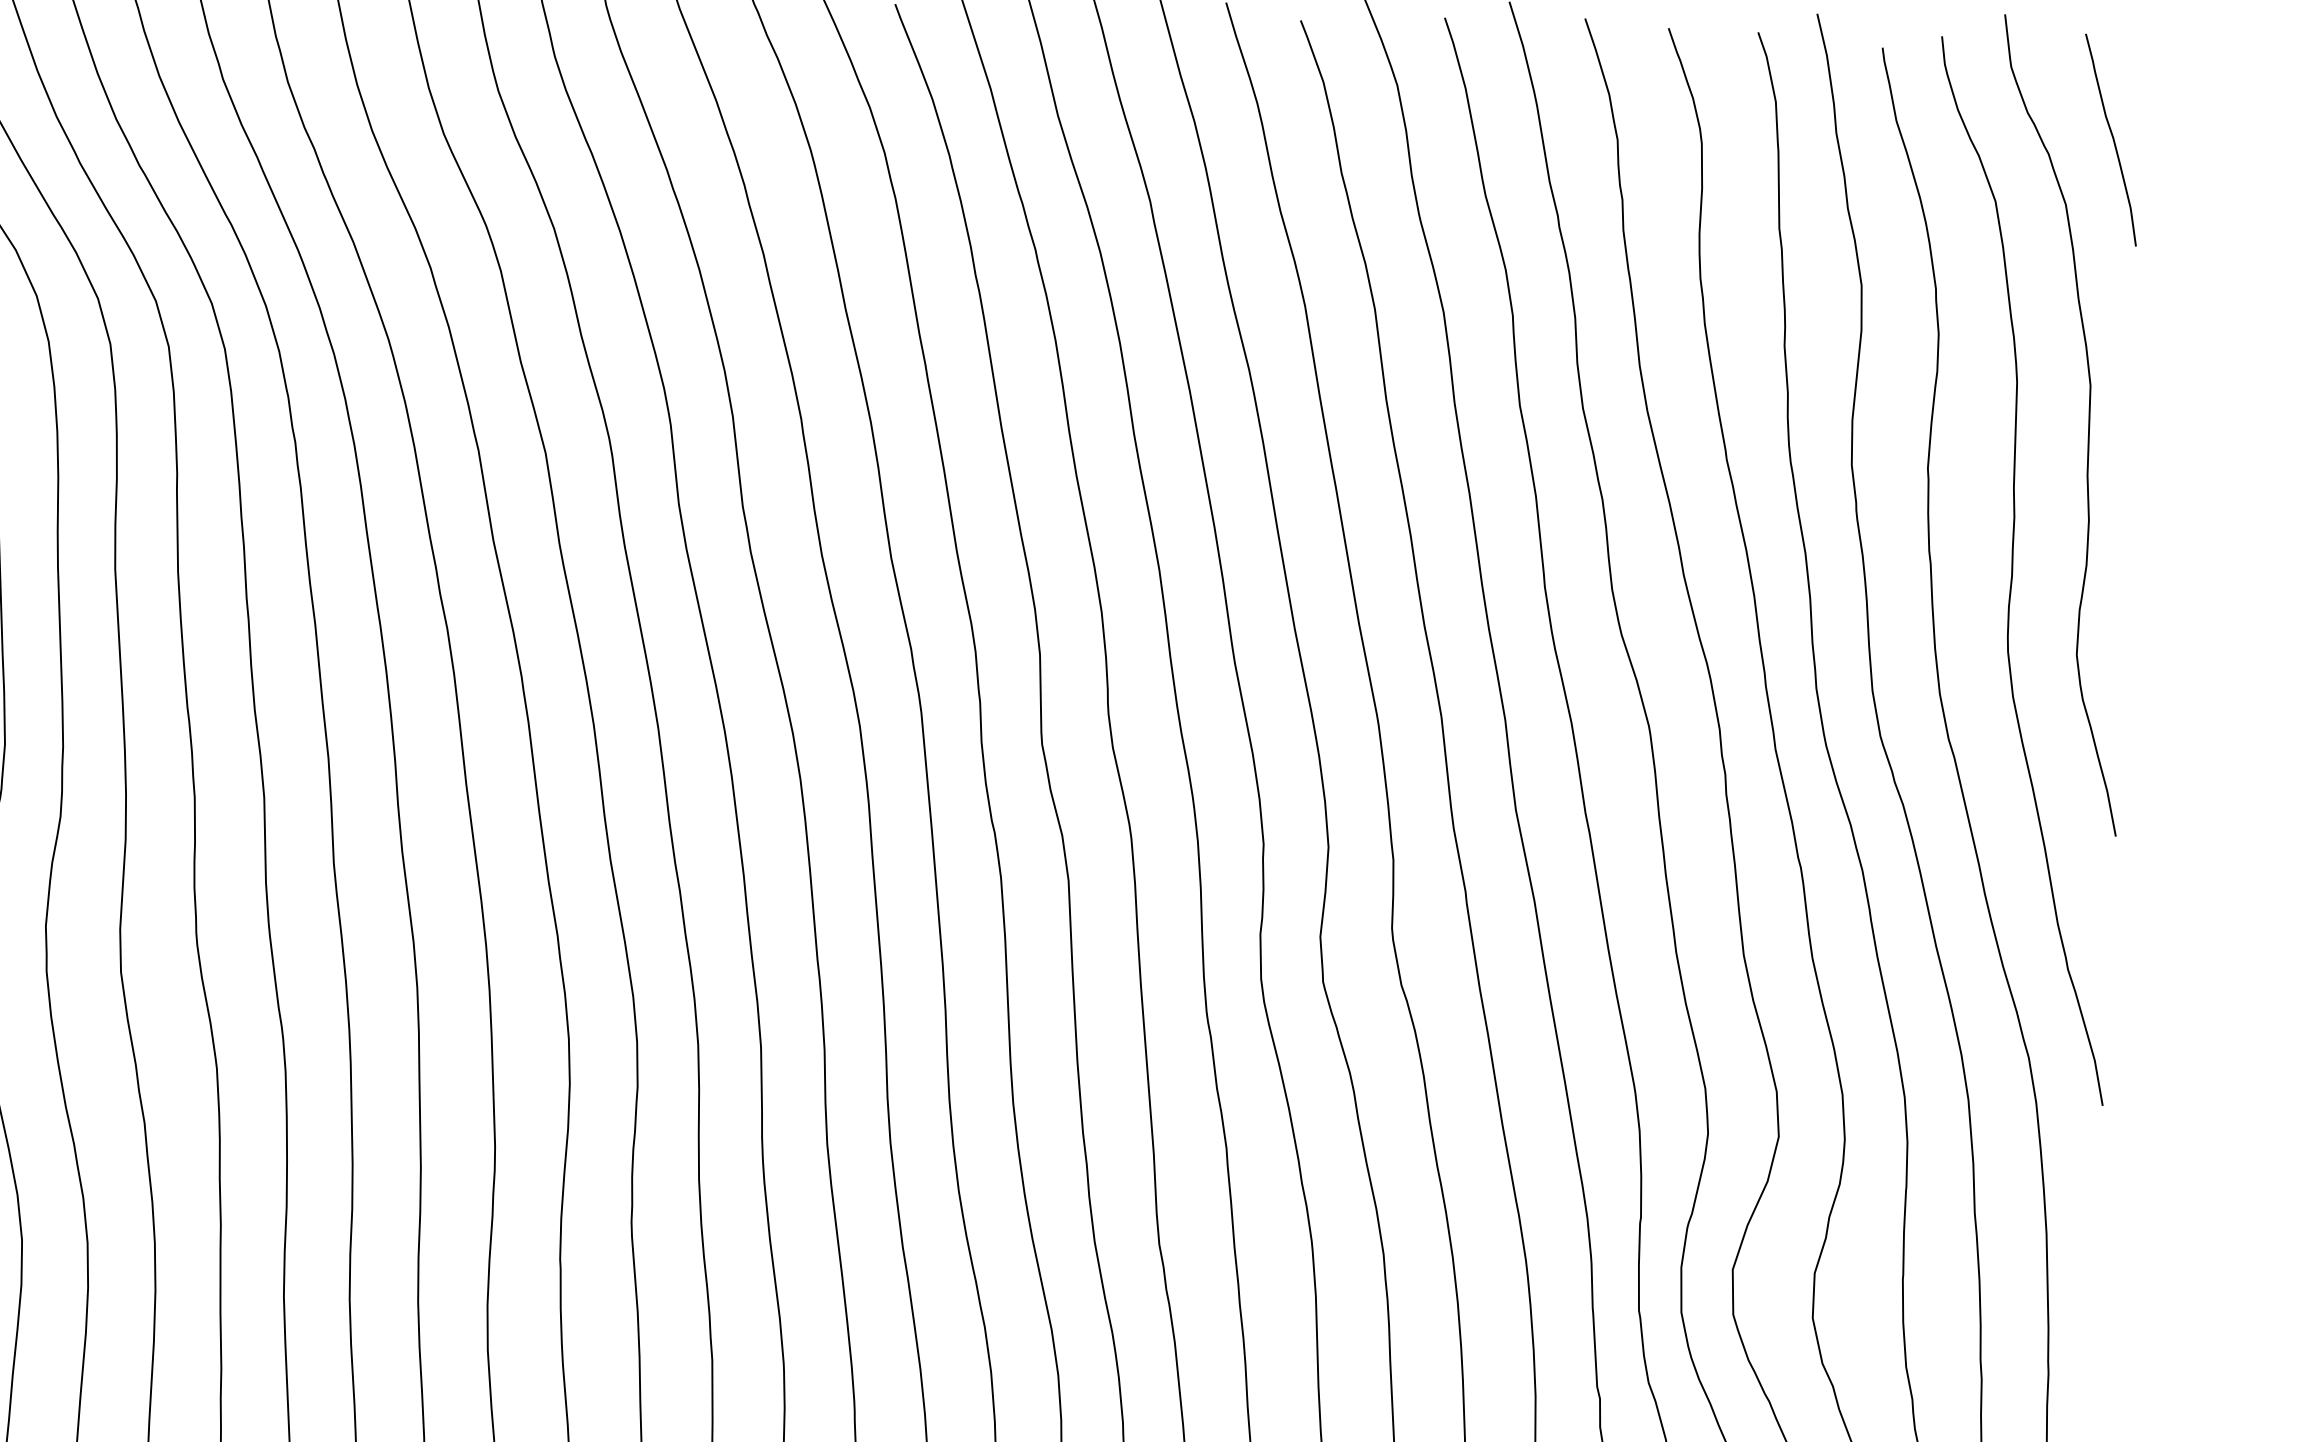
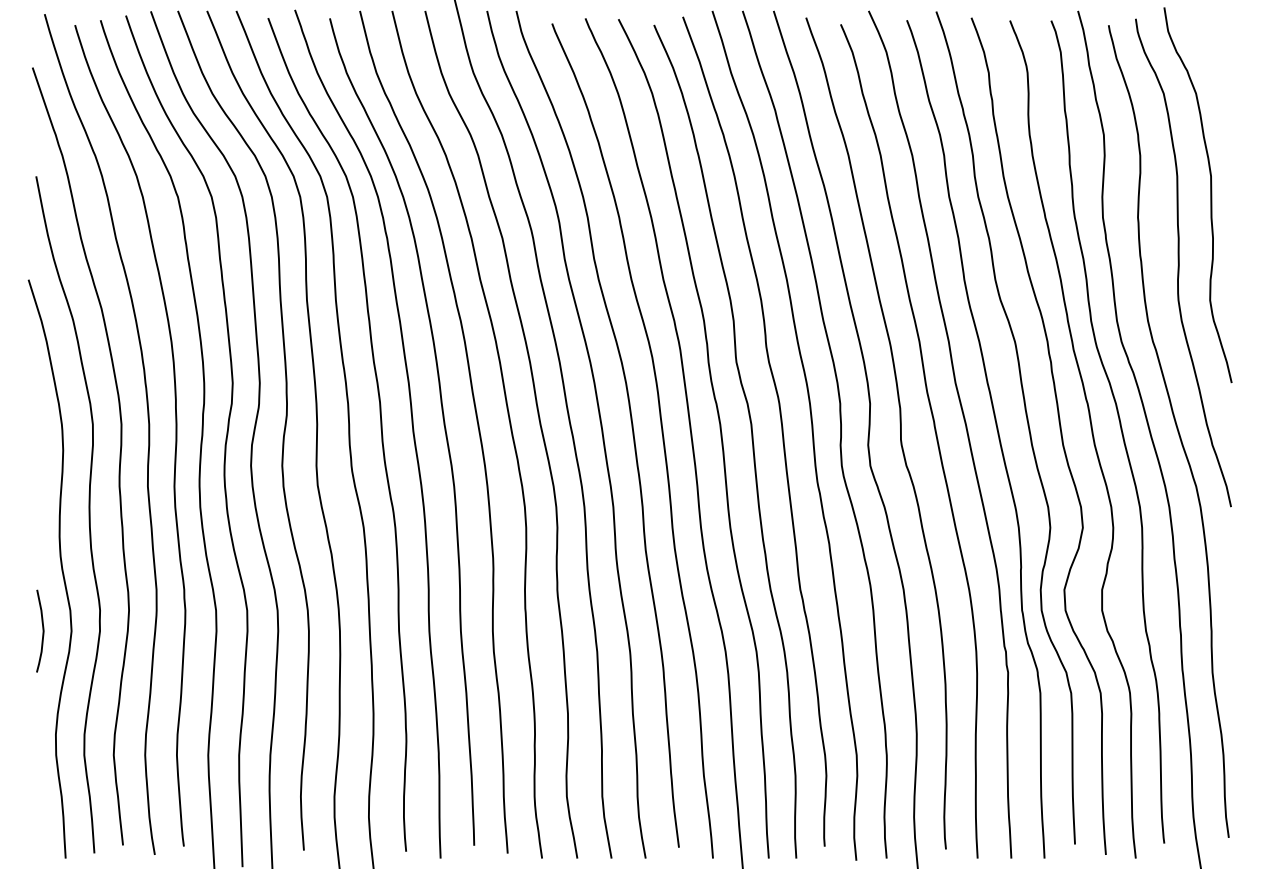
curve: (2110, 138) -> (1215, 62), removed

